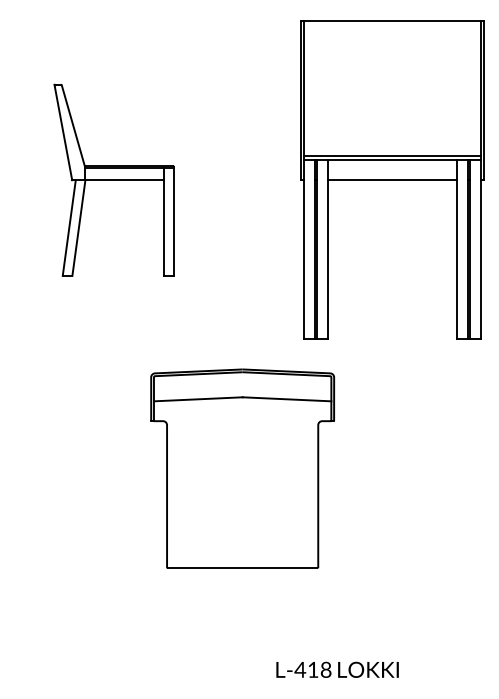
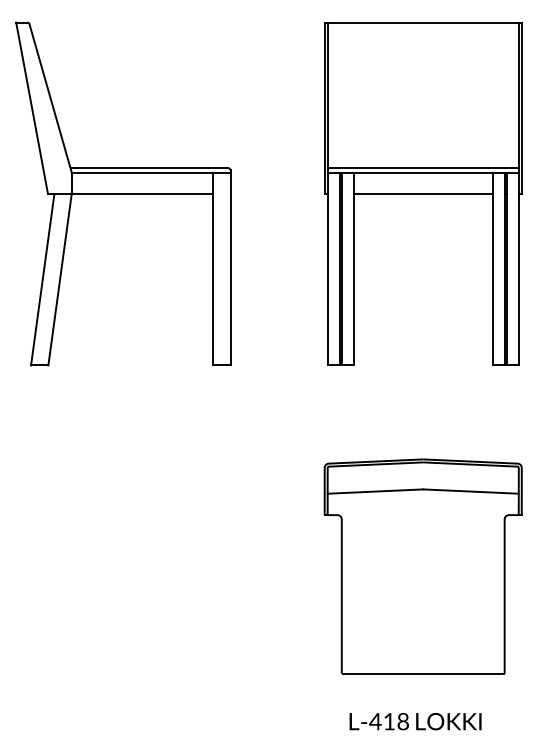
part: (113, 180) -> (122, 194), size x1.67
part: (242, 468) -> (423, 566), moved
text: (337, 669) -> (415, 721), moved

